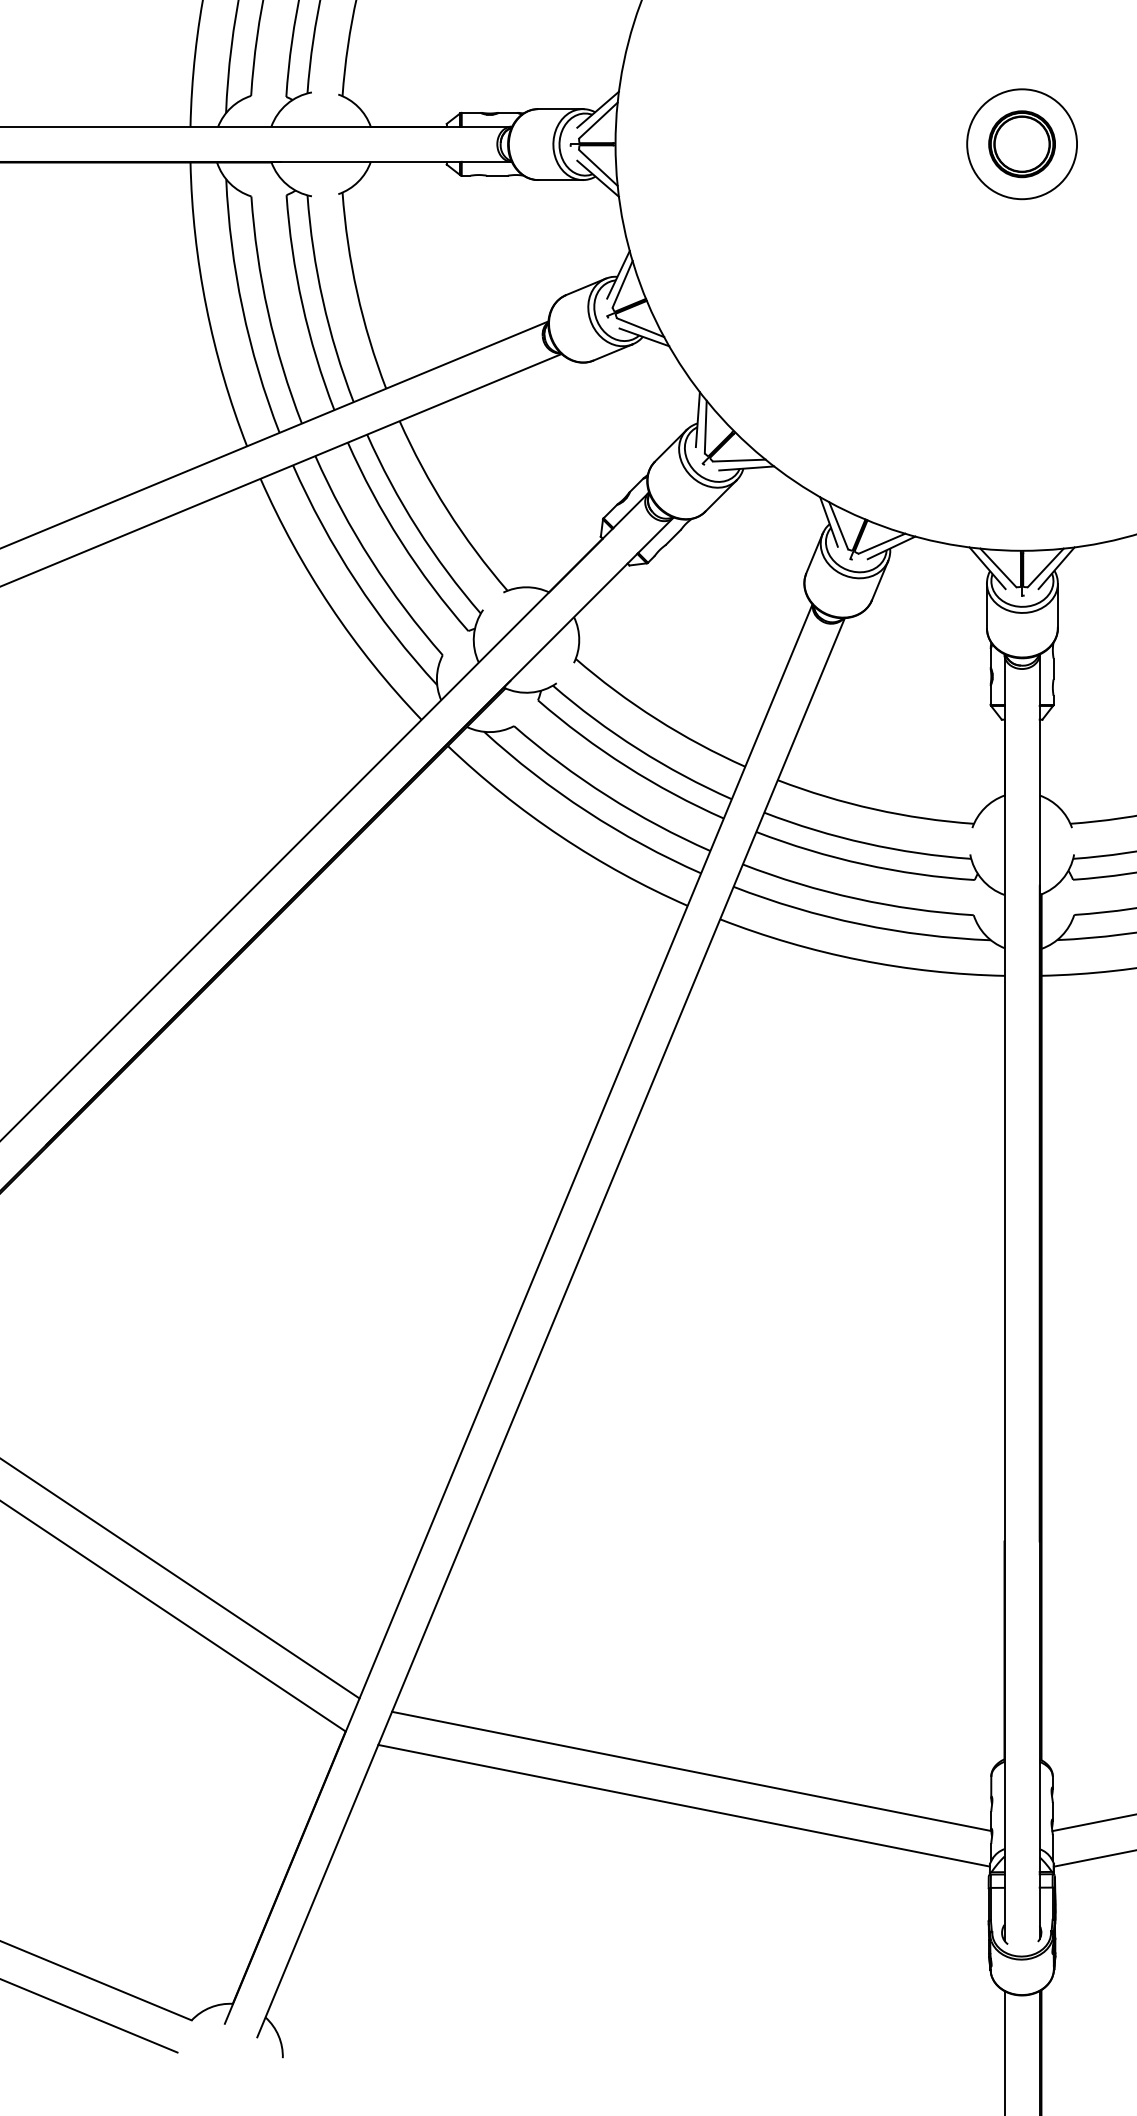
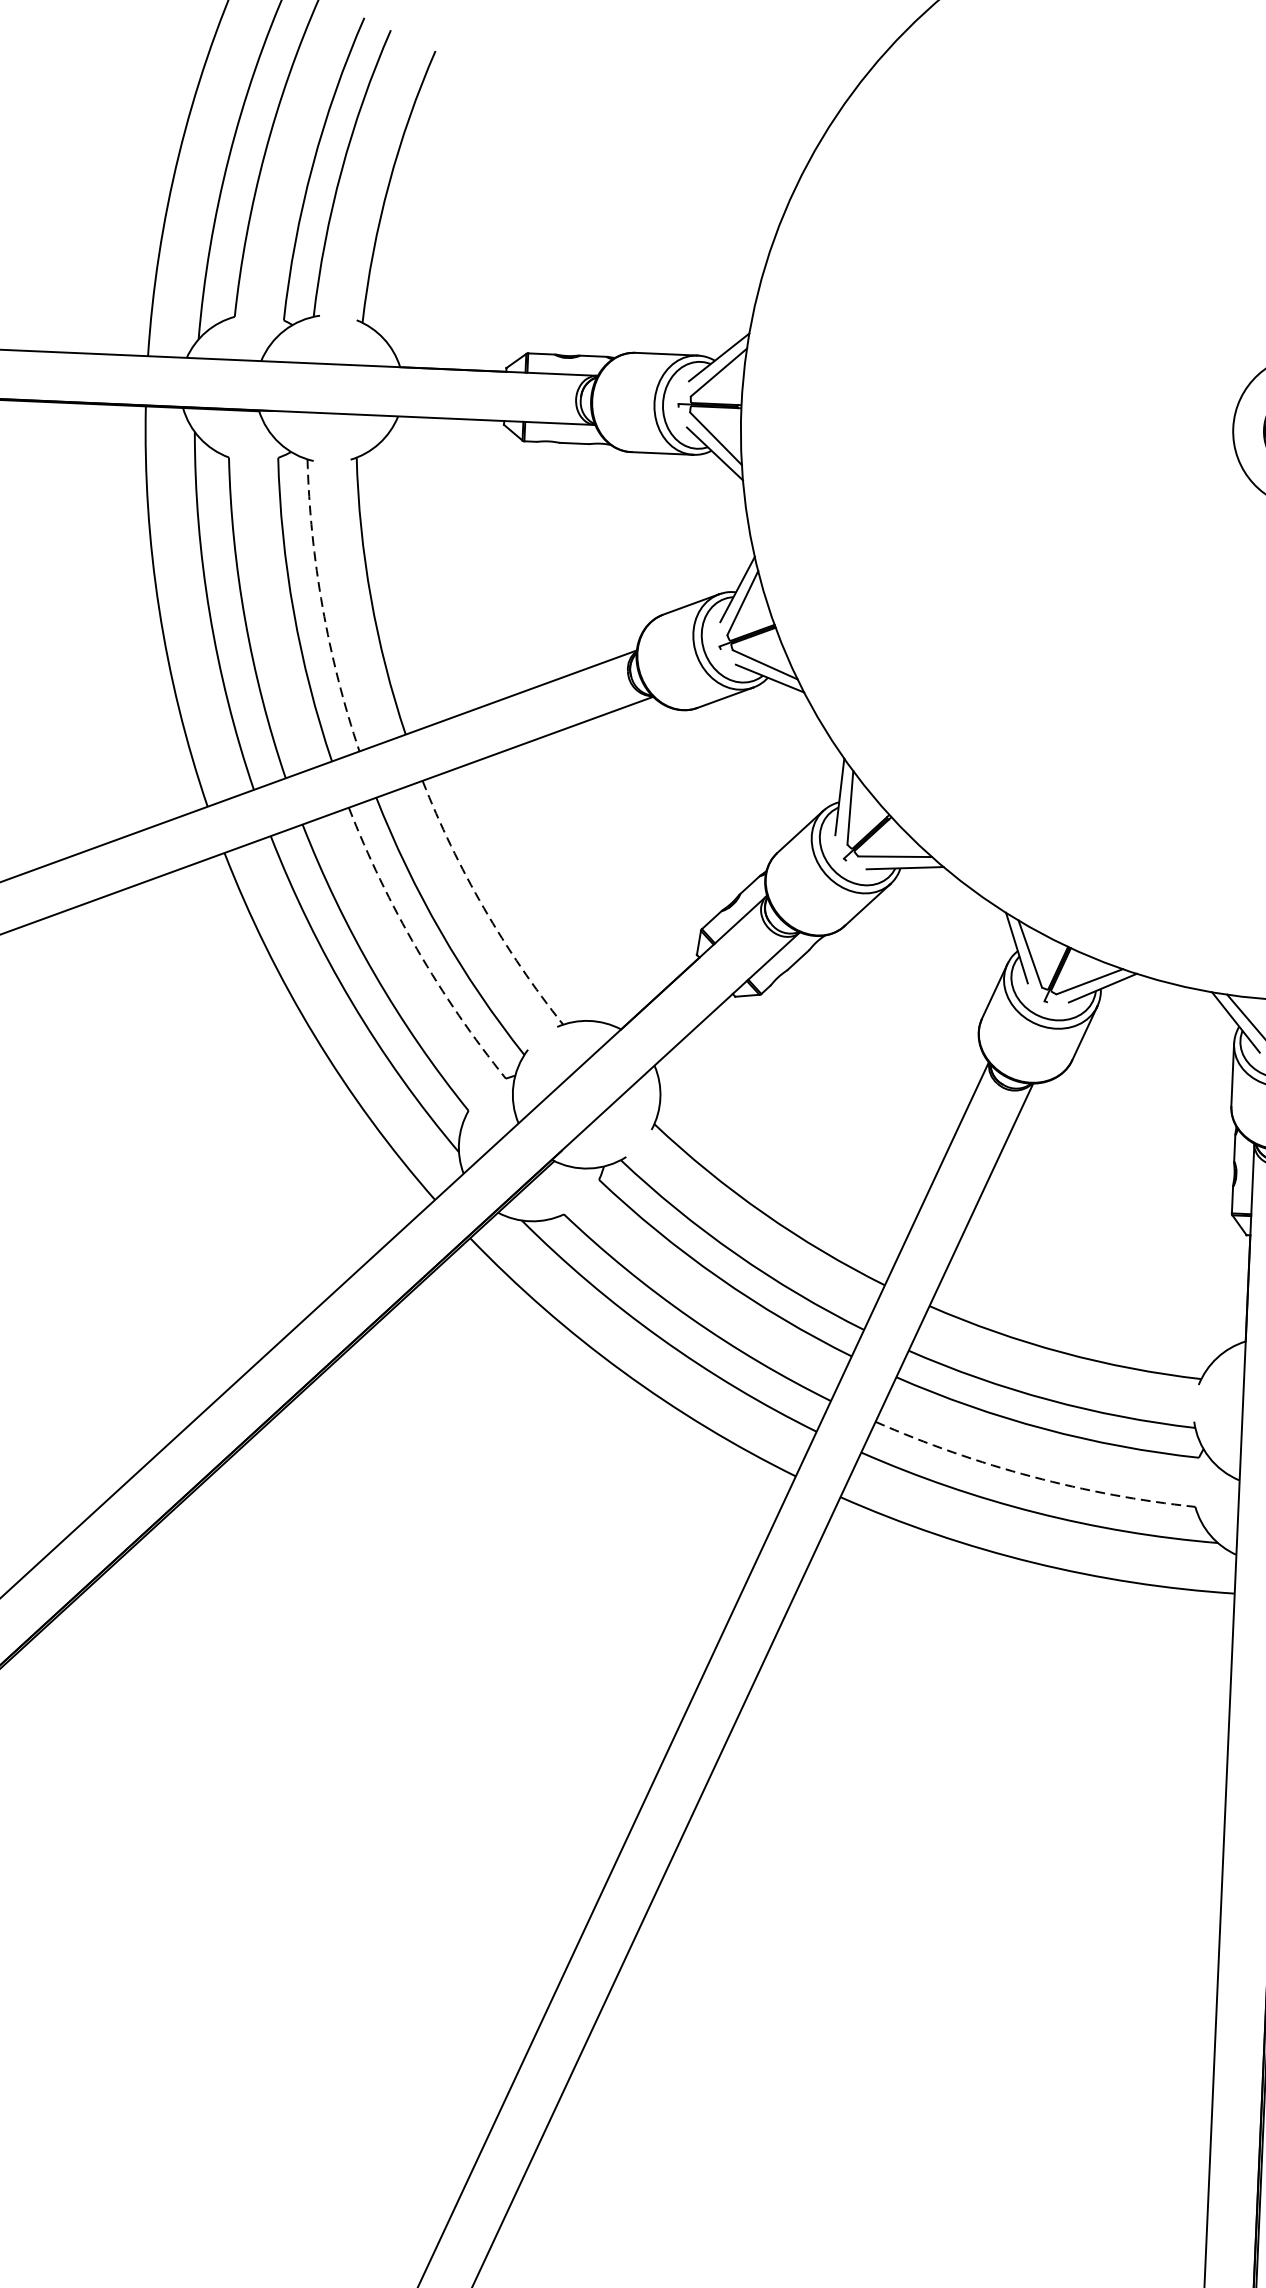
arc: (322, 300) -> (322, 607), solid -> dashed
arc: (447, 510) -> (484, 908), solid -> dashed
arc: (400, 541) -> (416, 949), solid -> dashed
arc: (856, 898) -> (1032, 1476), solid -> dashed

